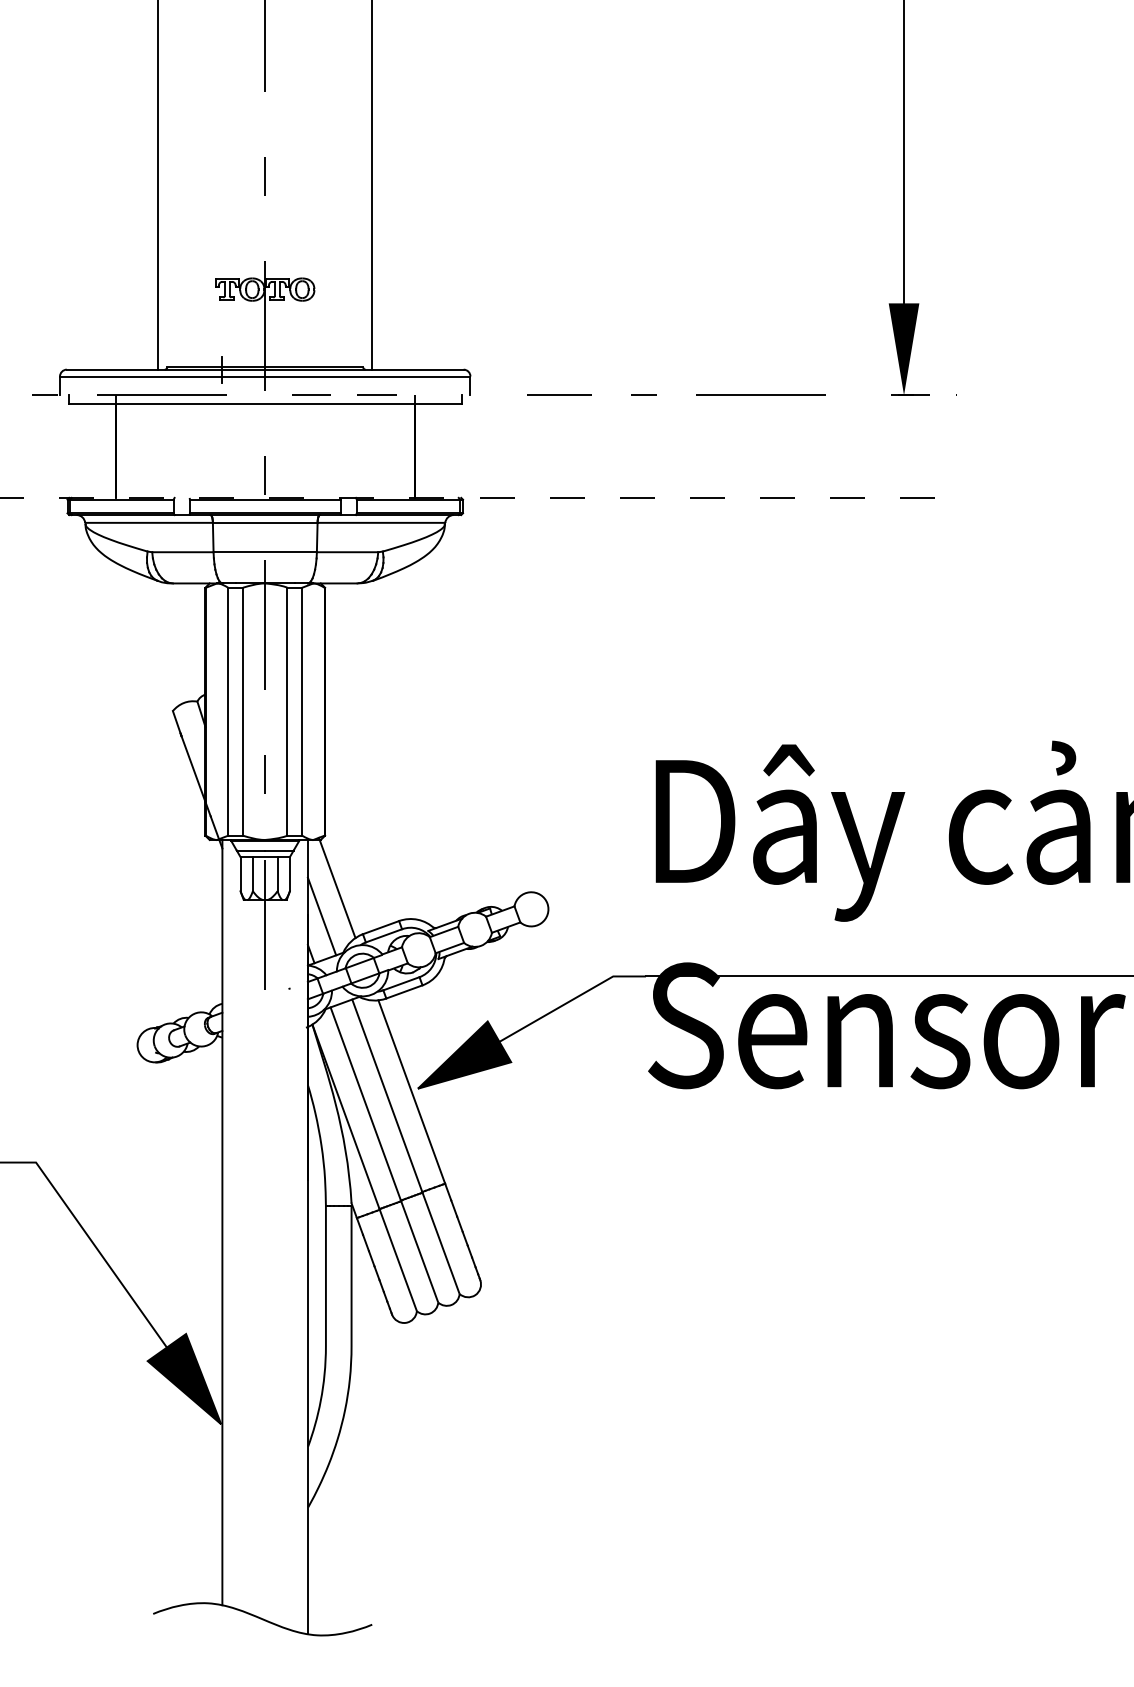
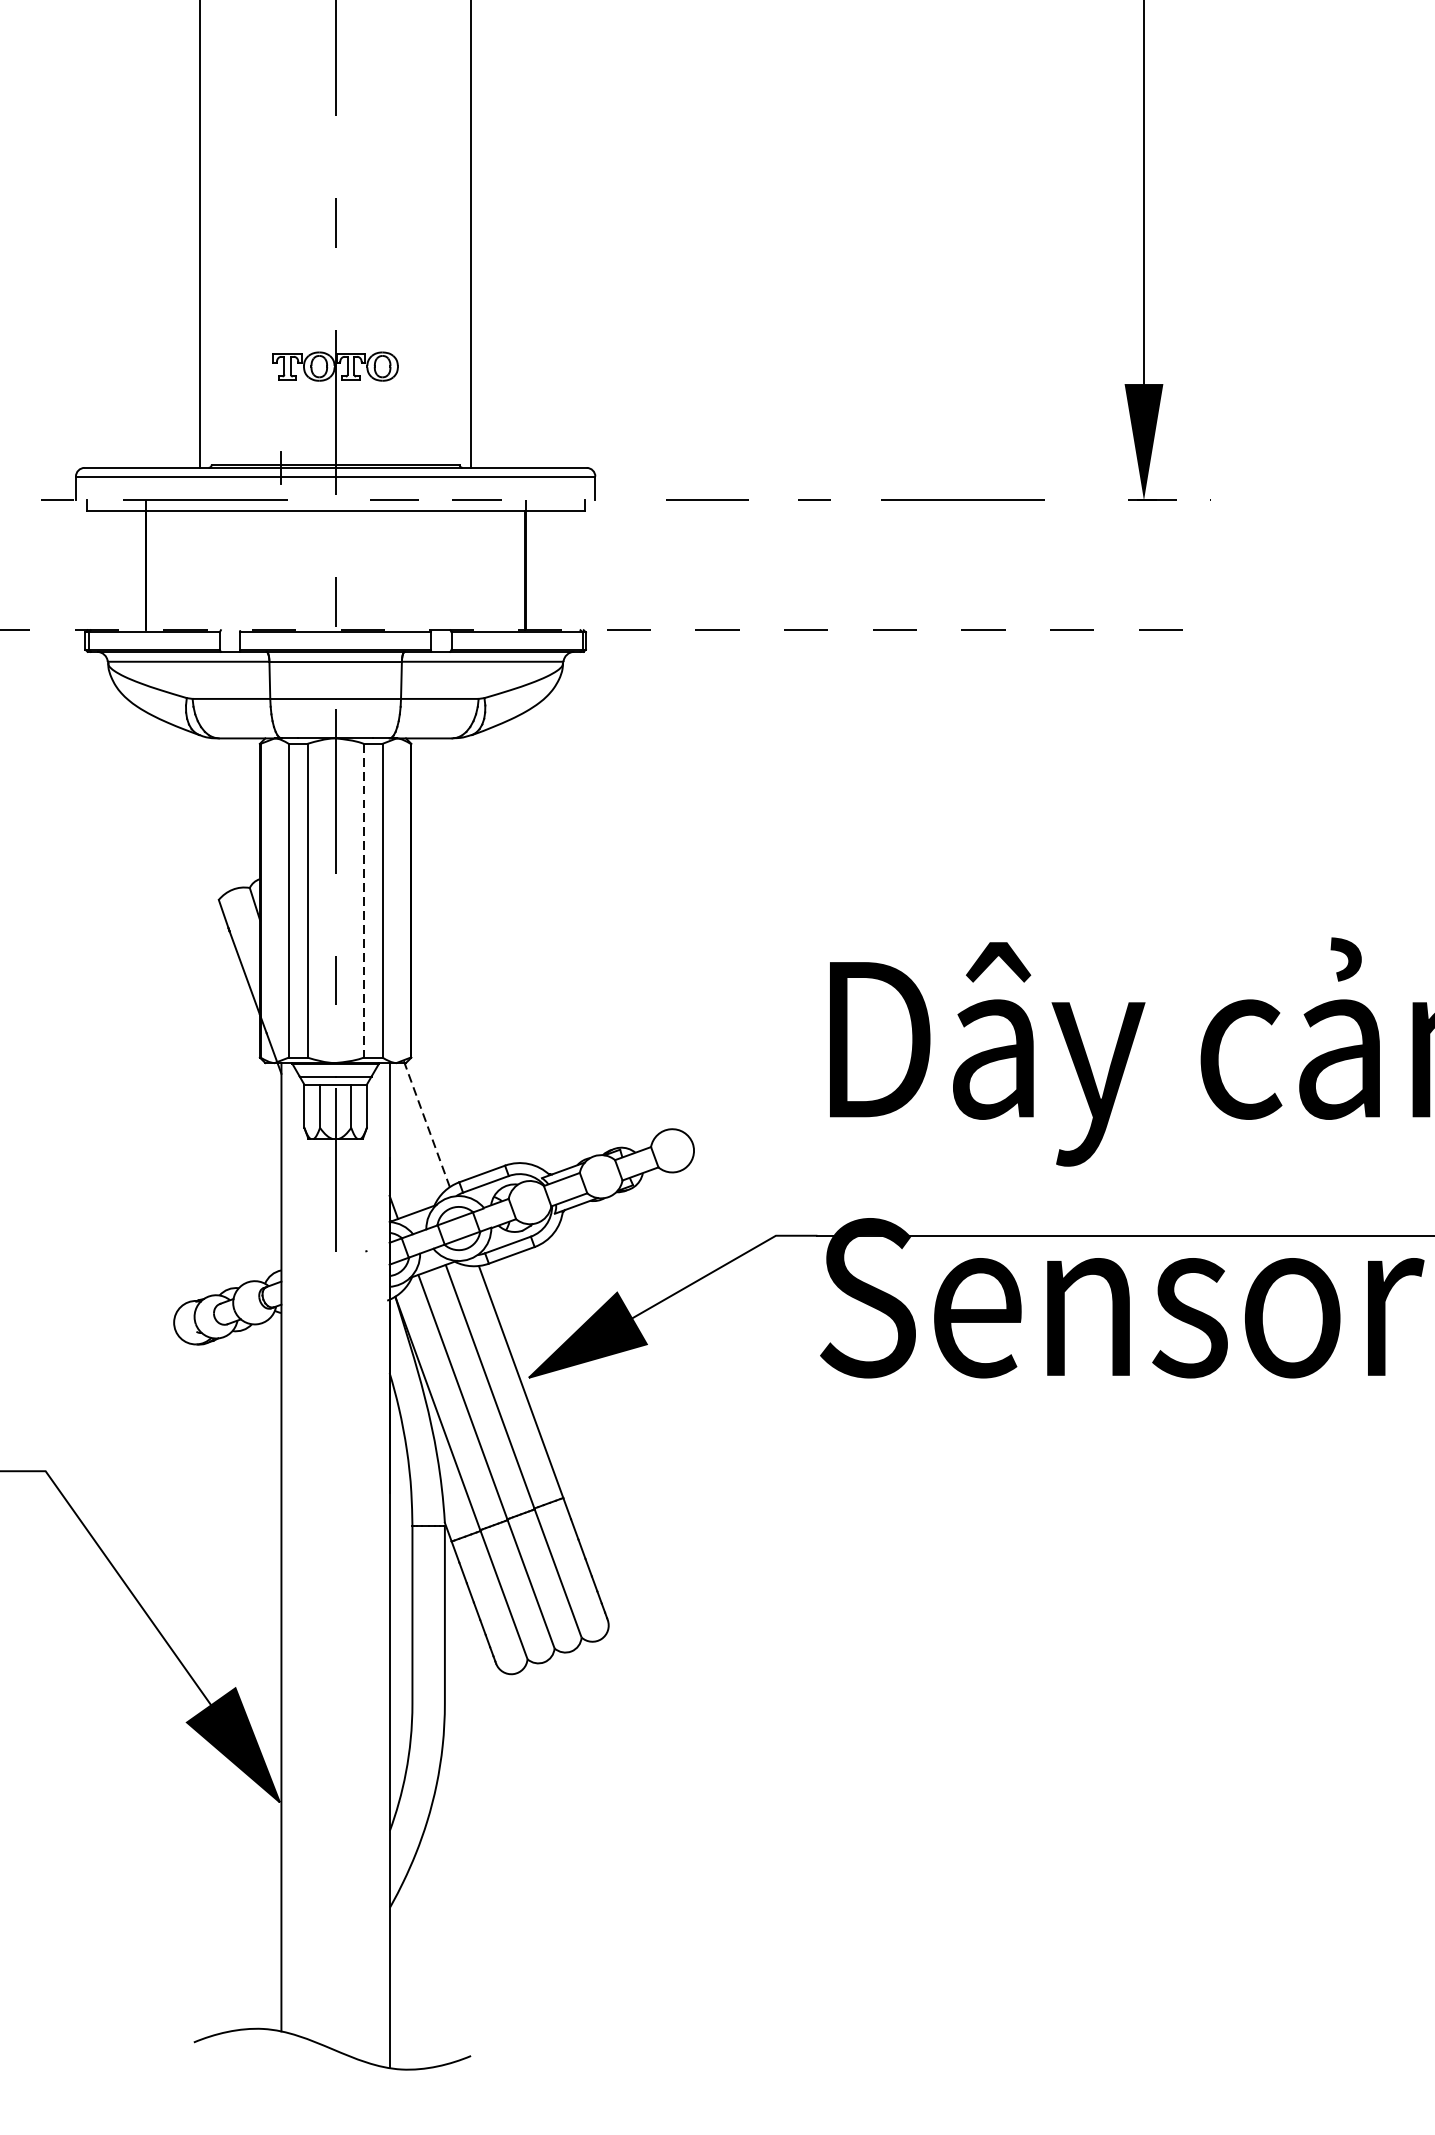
line: (287, 711) -> (363, 900), solid -> dashed
line: (337, 887) -> (427, 1123), solid -> dashed
line: (321, 916) -> (406, 1159), removed

